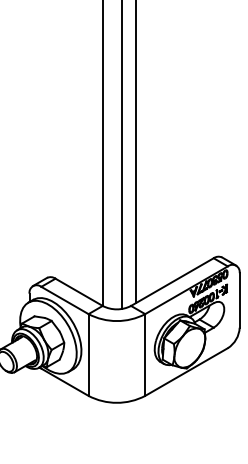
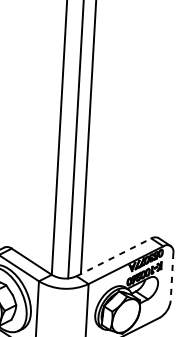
line: (172, 282) -> (114, 257), solid -> dashed
line: (239, 301) -> (171, 277), solid -> dashed

